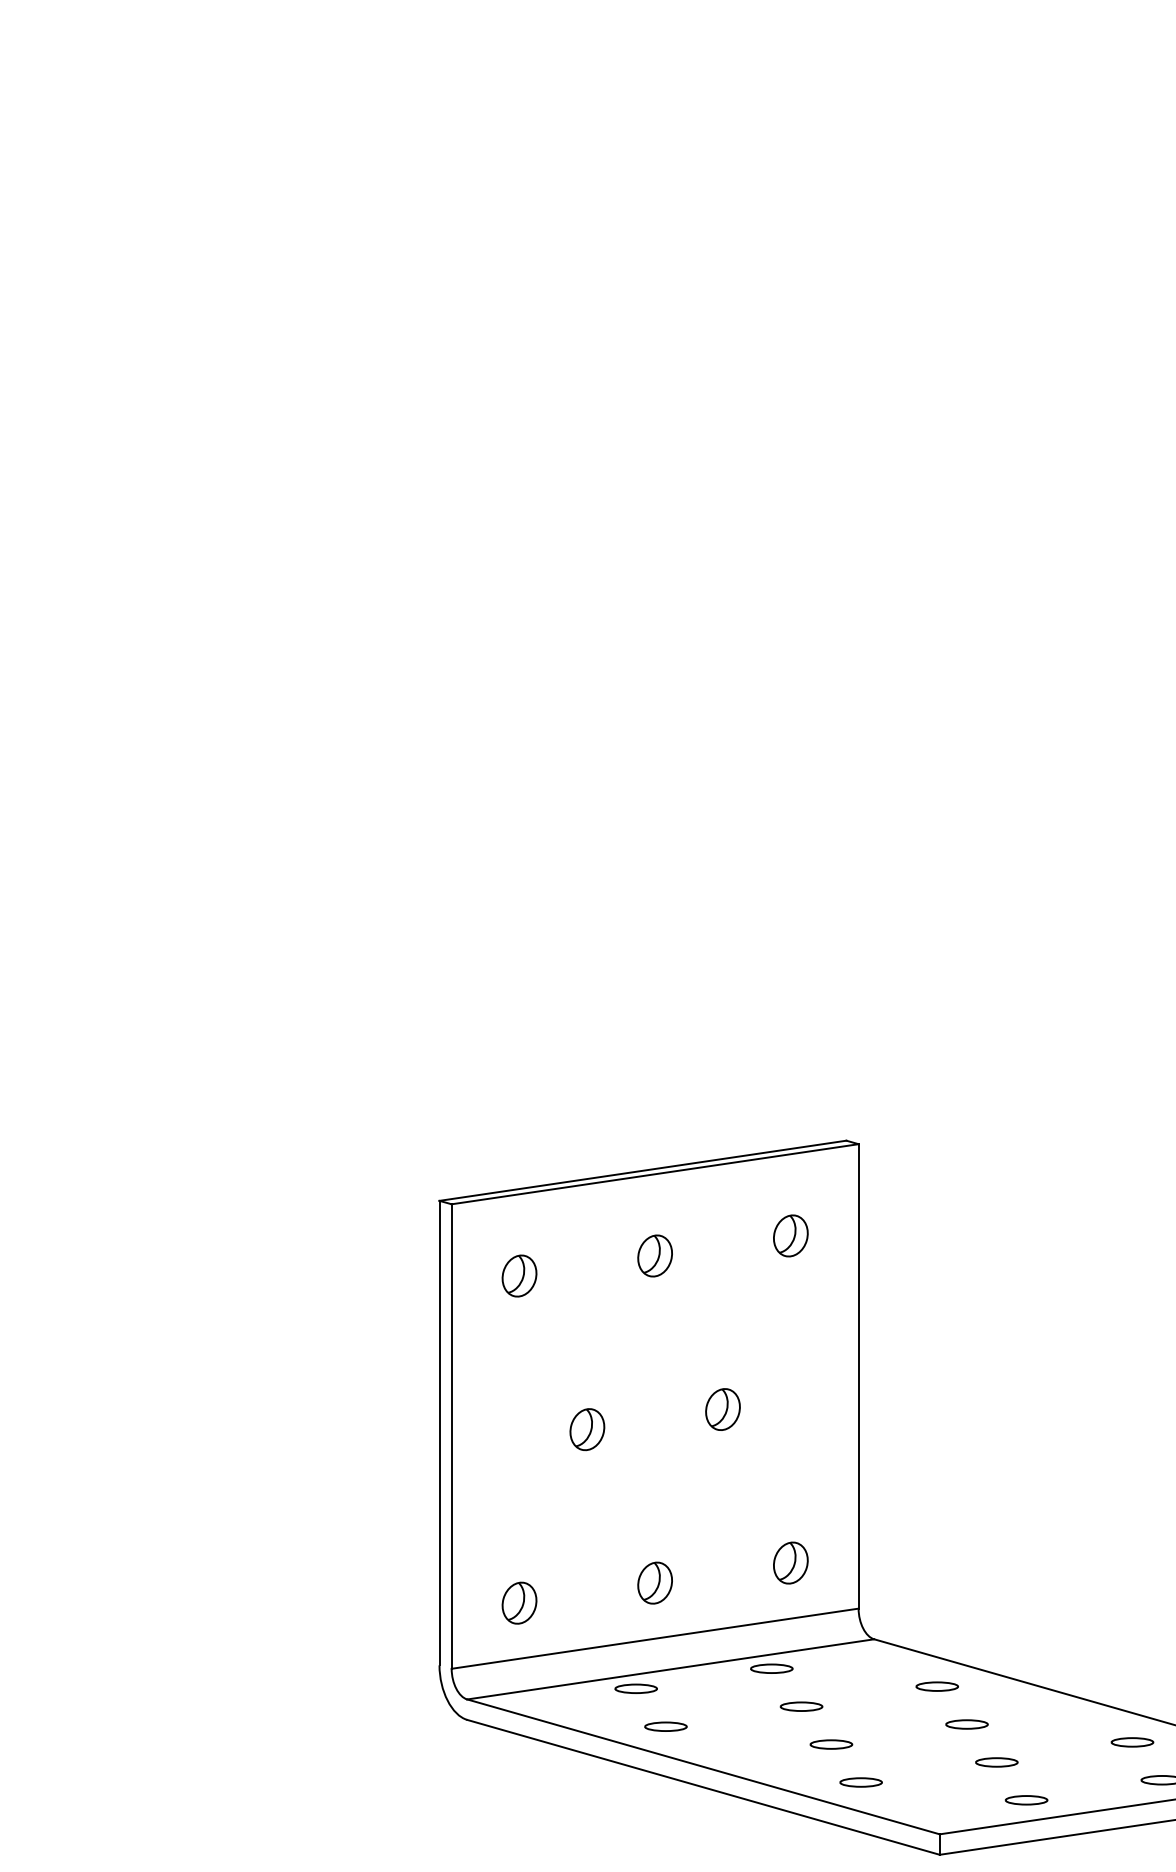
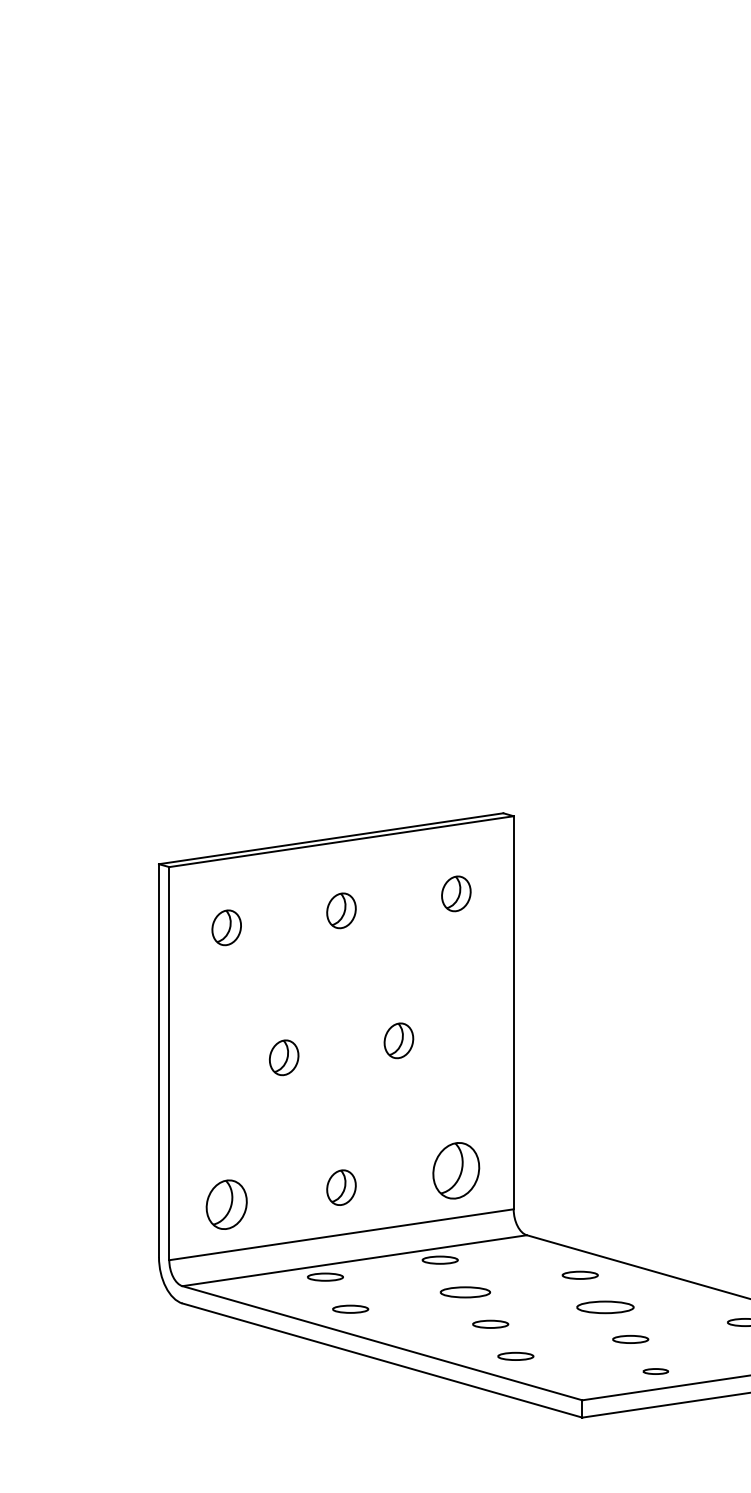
part: (790, 1562) -> (456, 1170), size x1.6
part: (519, 1602) -> (226, 1204), size x1.4
part: (801, 1706) -> (465, 1292), size x1.4
part: (966, 1724) -> (604, 1307), size x1.6
part: (1026, 1800) -> (655, 1371), size x0.7

